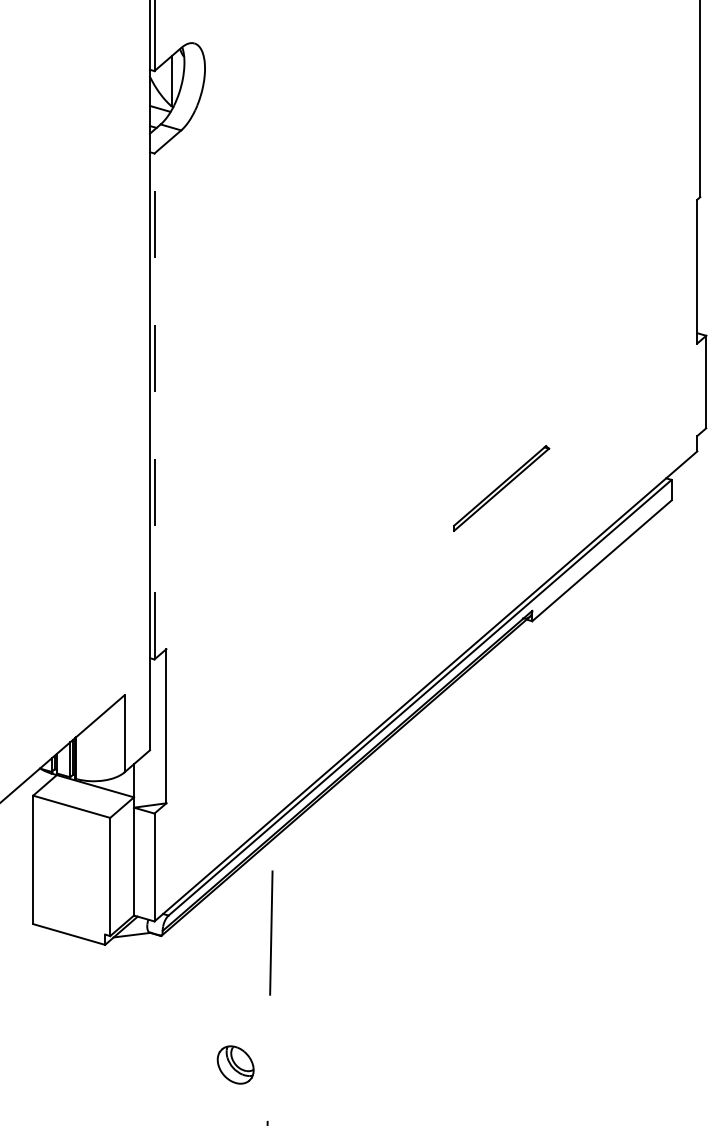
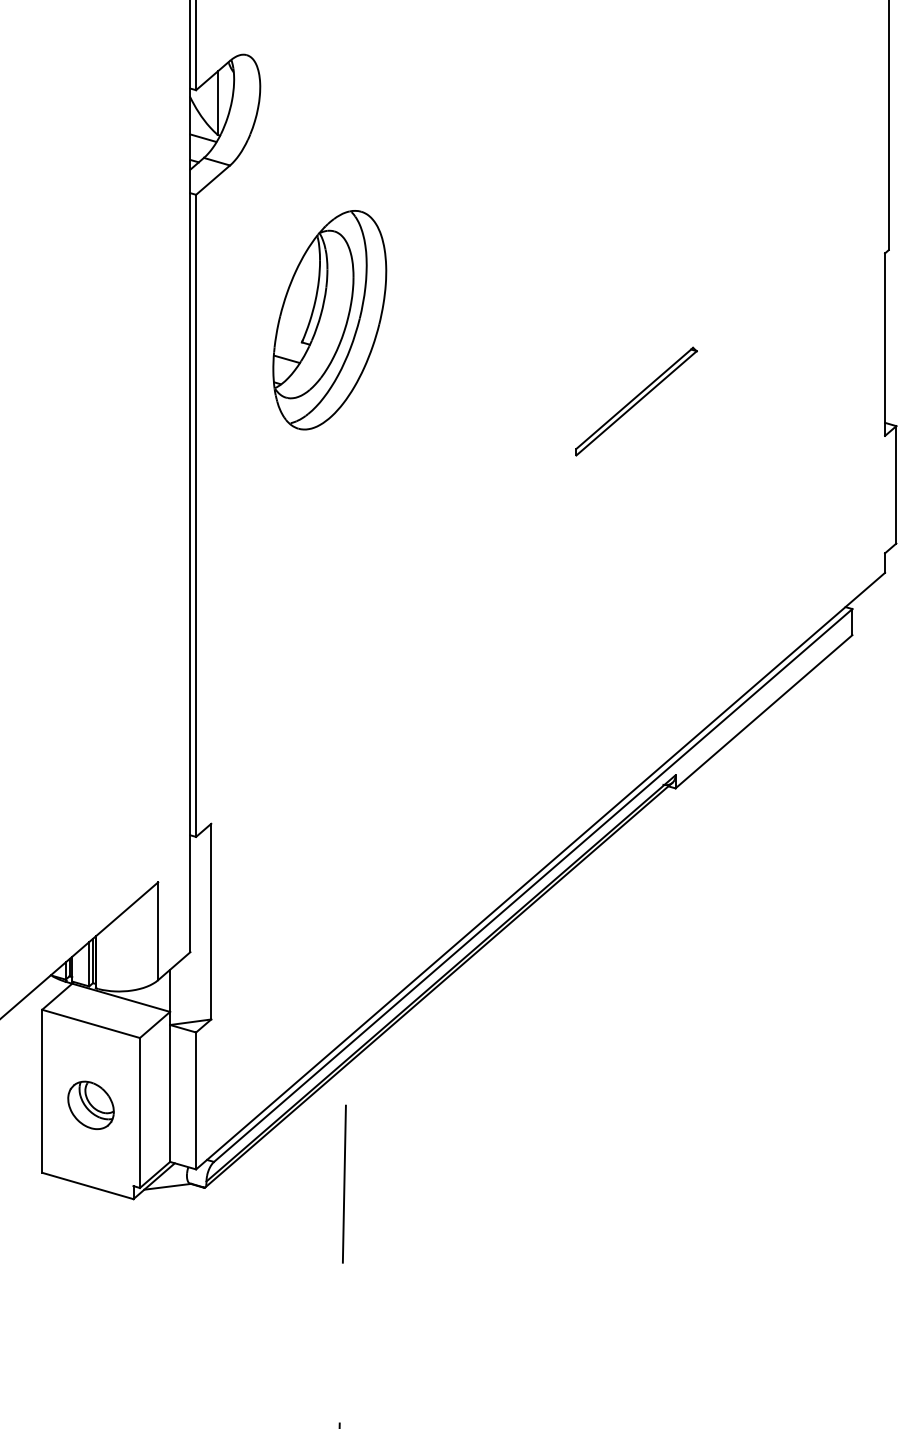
part: (259, 252) -> (329, 320), added
line: (154, 406) -> (196, 515), dashed -> solid
part: (501, 488) -> (636, 401), moved
part: (235, 1064) -> (90, 1104), moved

